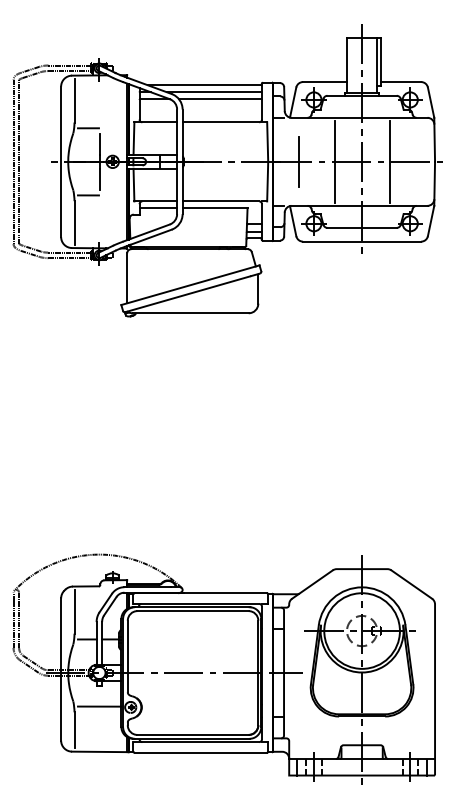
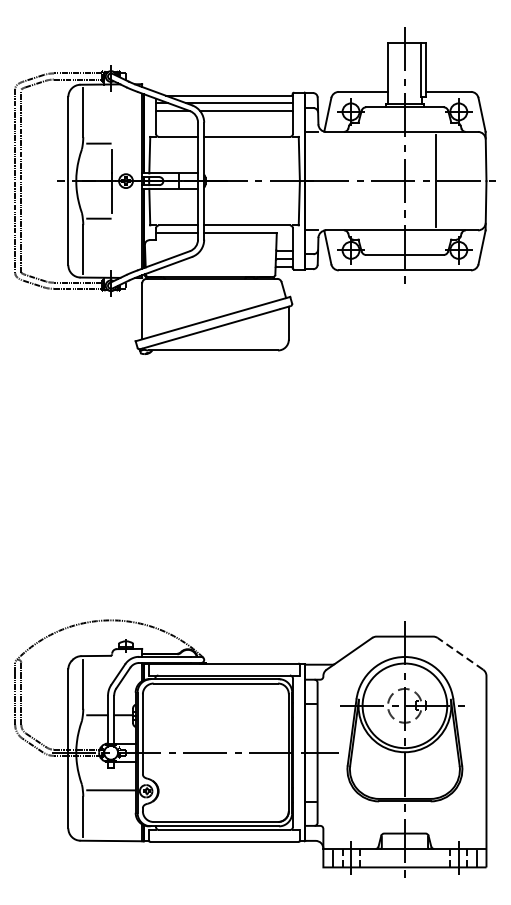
line: (298, 161) -> (333, 180), removed
line: (334, 161) -> (374, 180), removed
line: (411, 584) -> (460, 653), solid -> dashed

